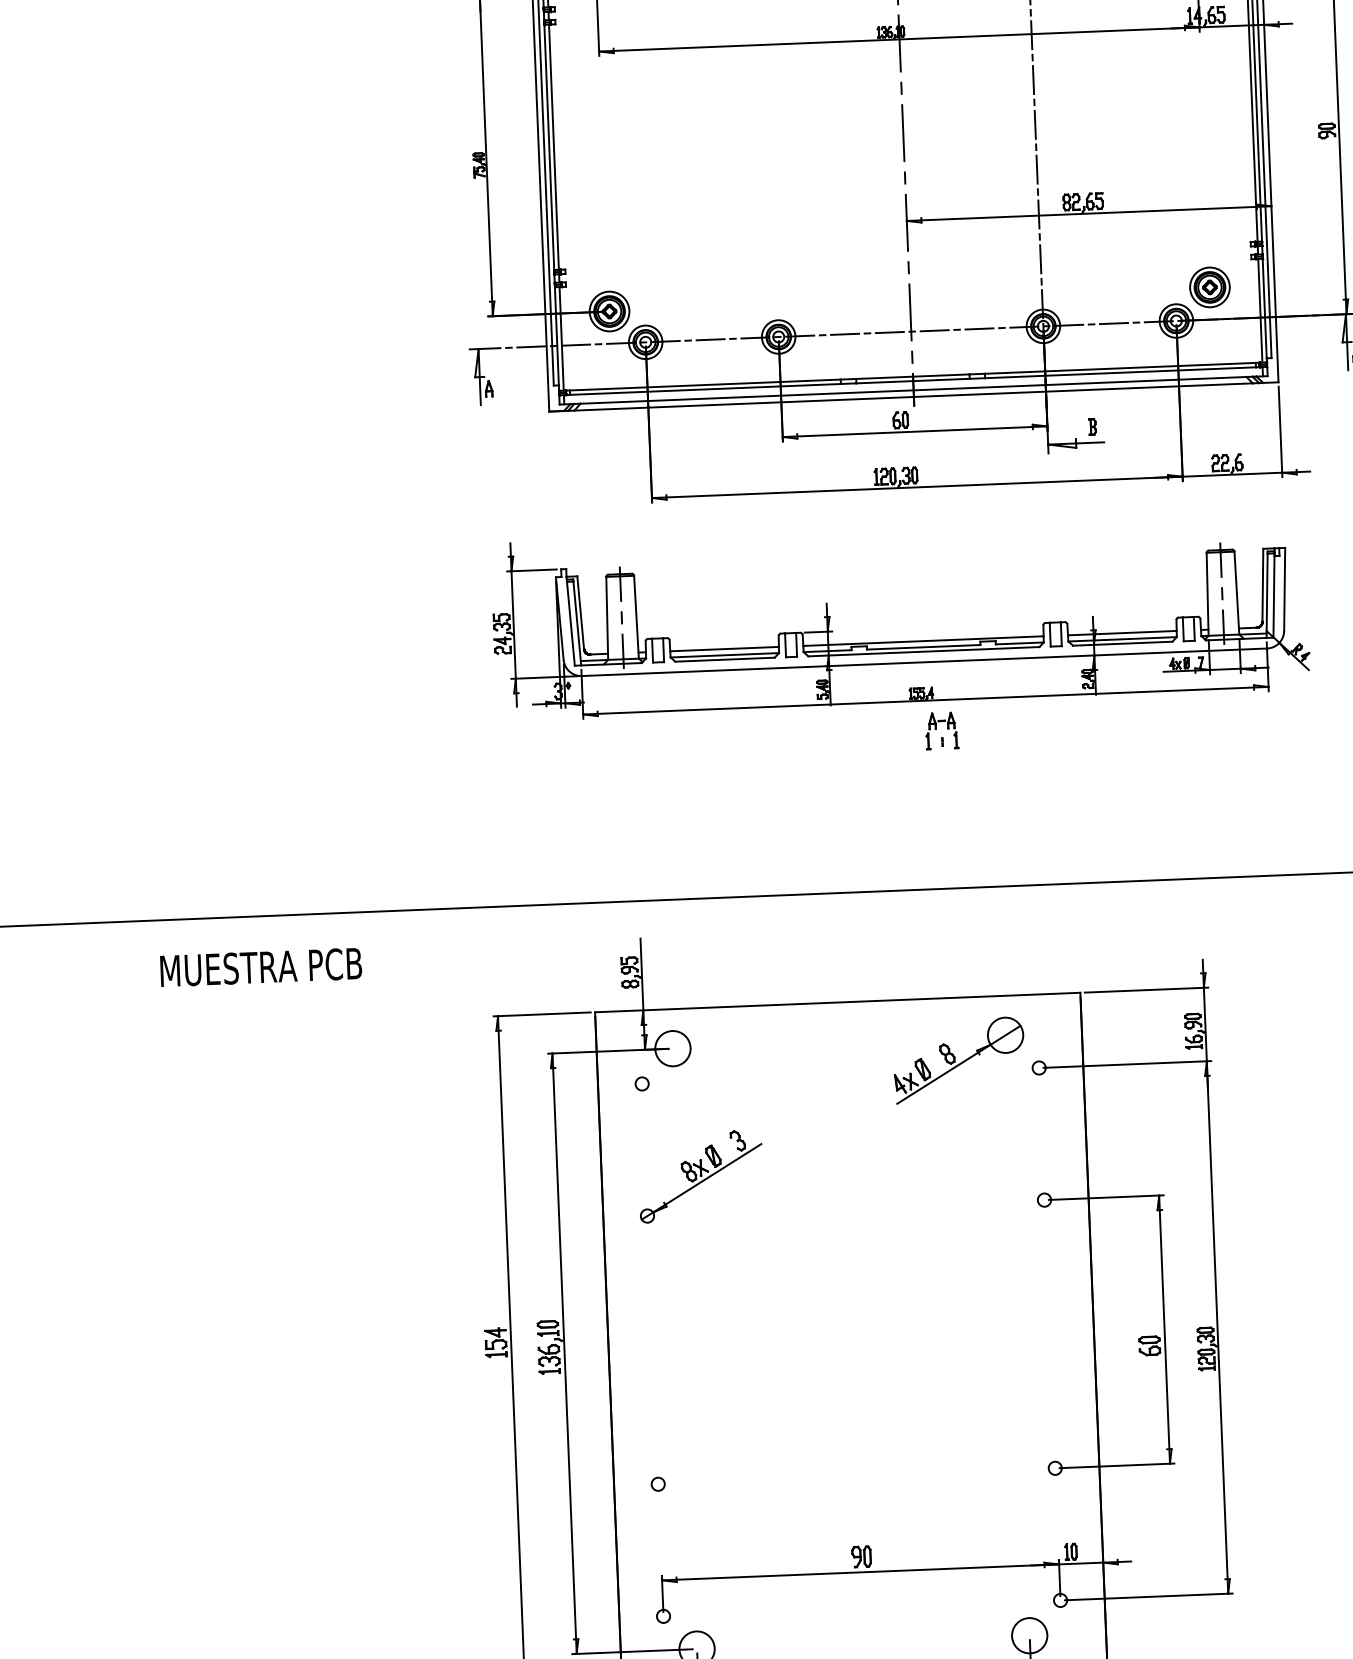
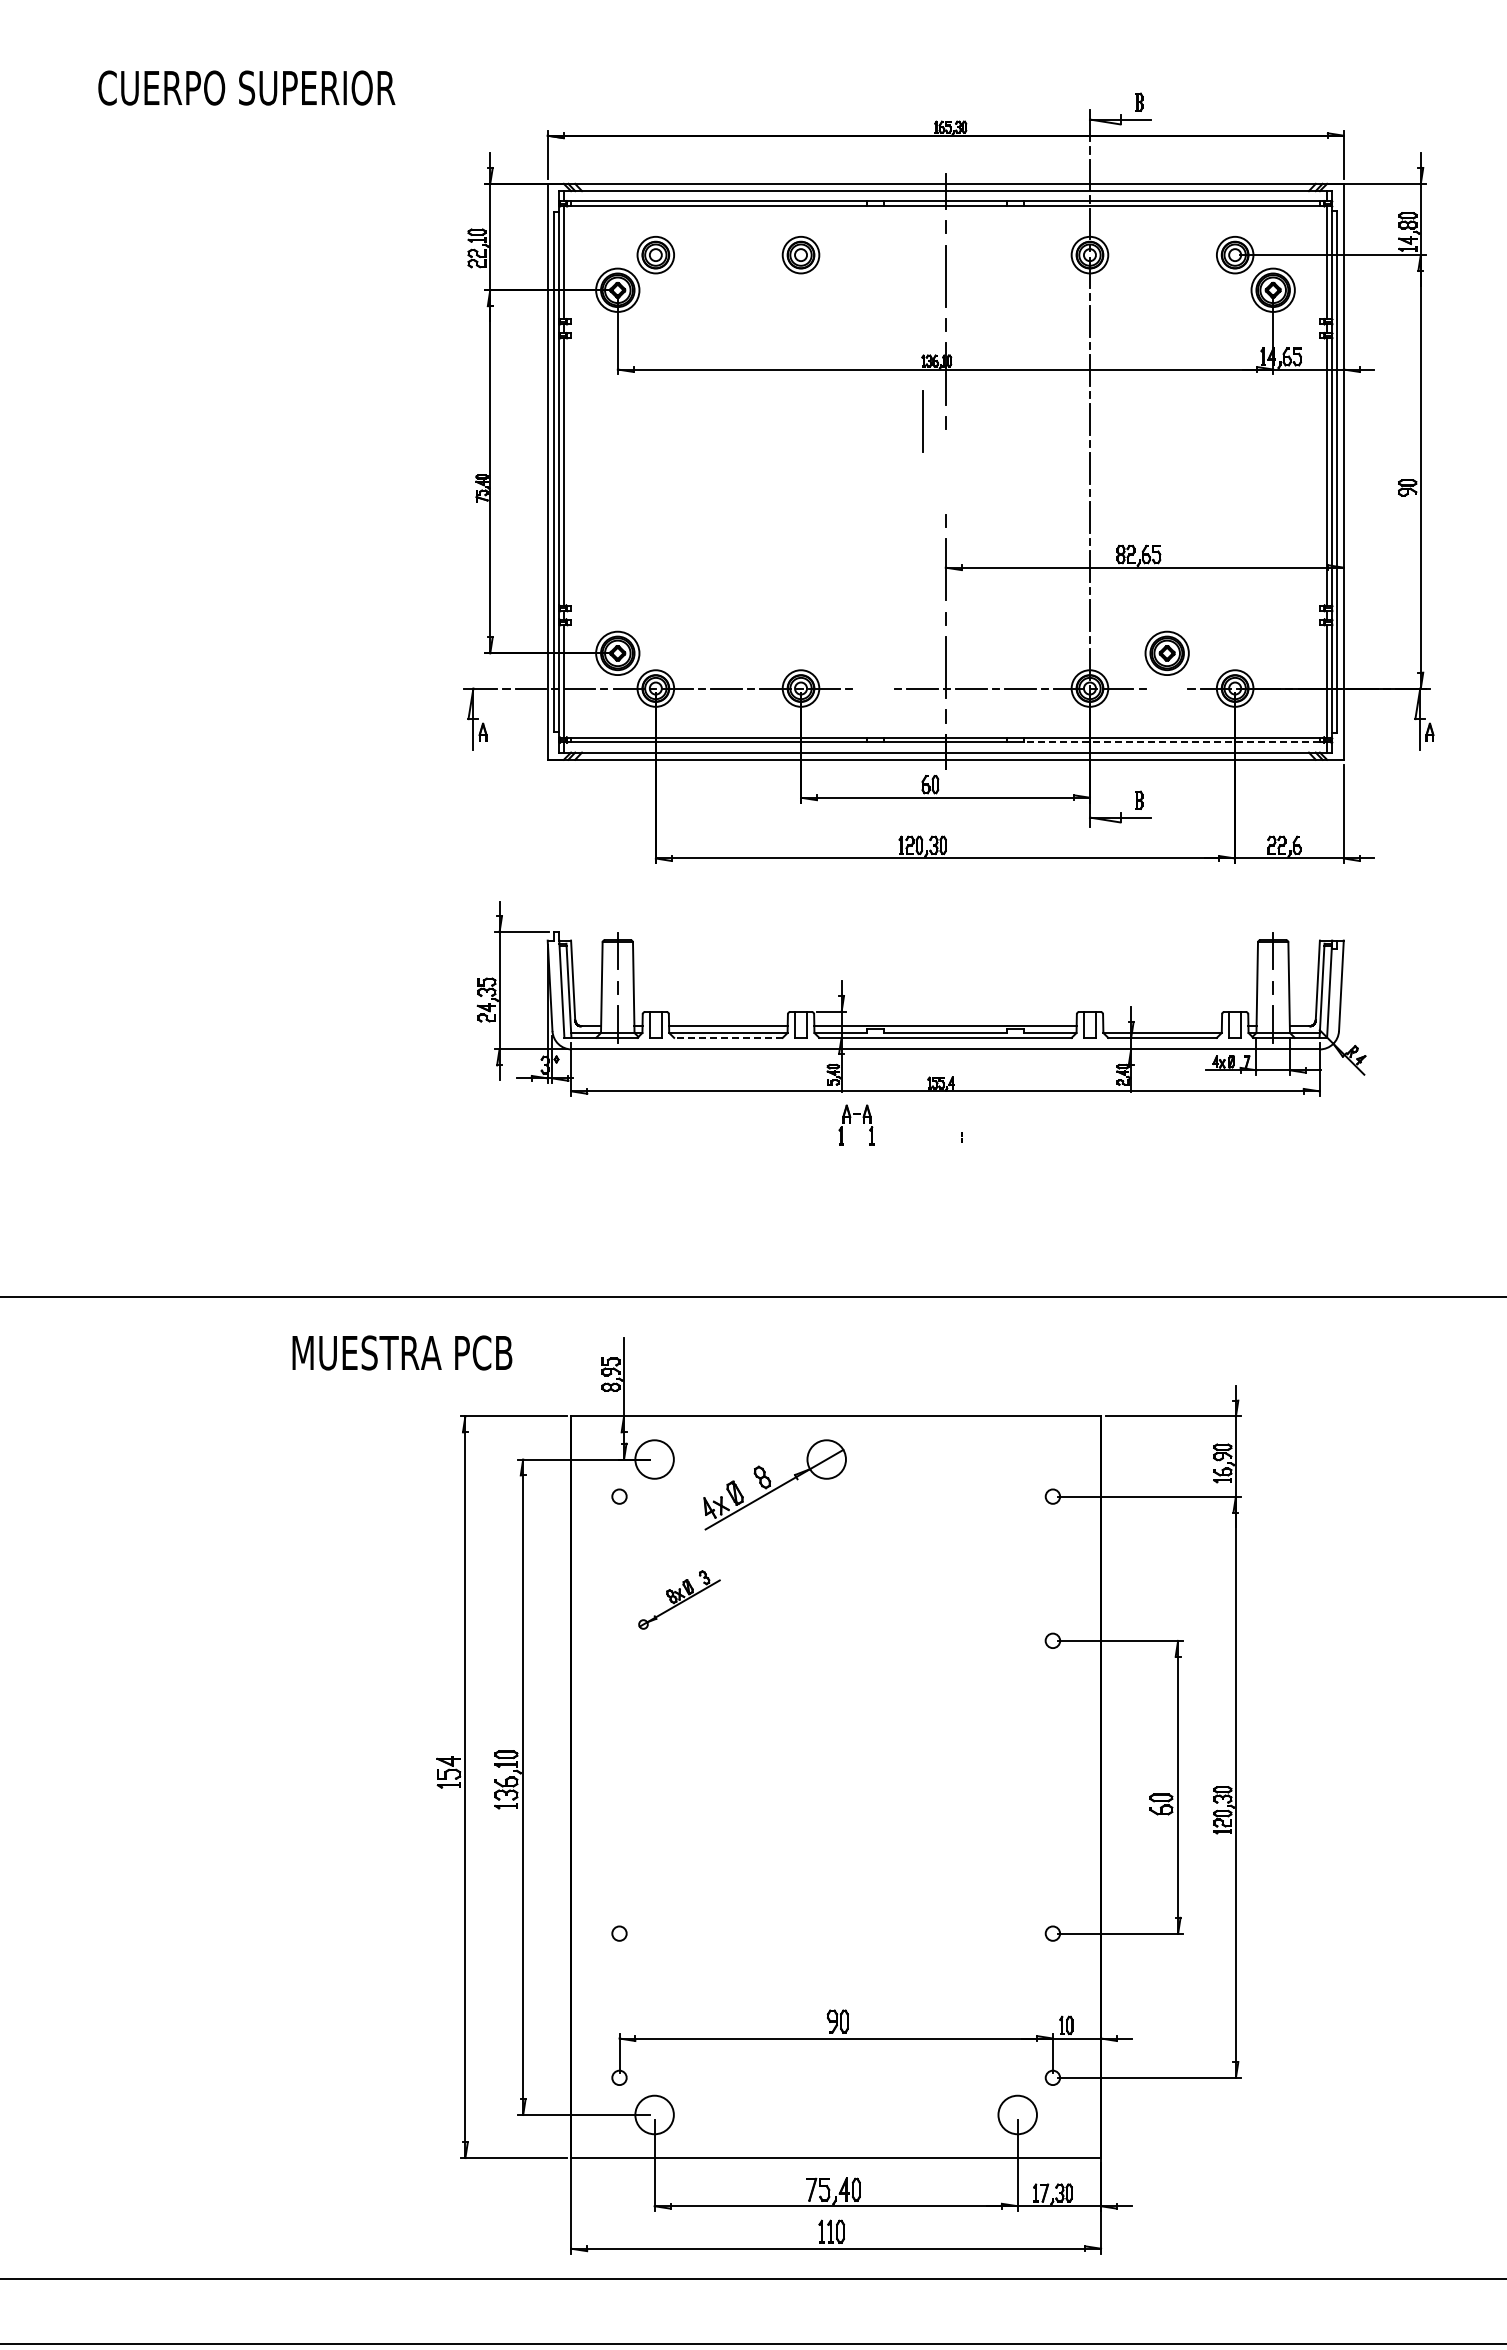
line: (903, 132) -> (922, 421), moved
part: (1209, 286) -> (1166, 652), moved
line: (1113, 323) -> (1166, 688), removed
line: (845, 334) -> (873, 688), removed
line: (1120, 372) -> (1172, 742), solid -> dashed
line: (1122, 633) -> (1162, 1026), removed
line: (724, 659) -> (727, 1037), solid -> dashed
part: (936, 729) -> (850, 1123), moved
text: (261, 966) -> (402, 1352), moved
part: (958, 1060) -> (774, 1484), moved
part: (700, 1175) -> (679, 1599), size x0.6

